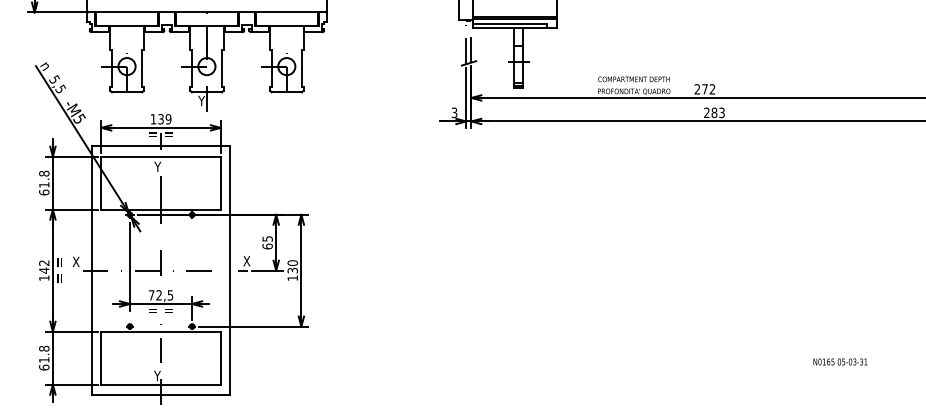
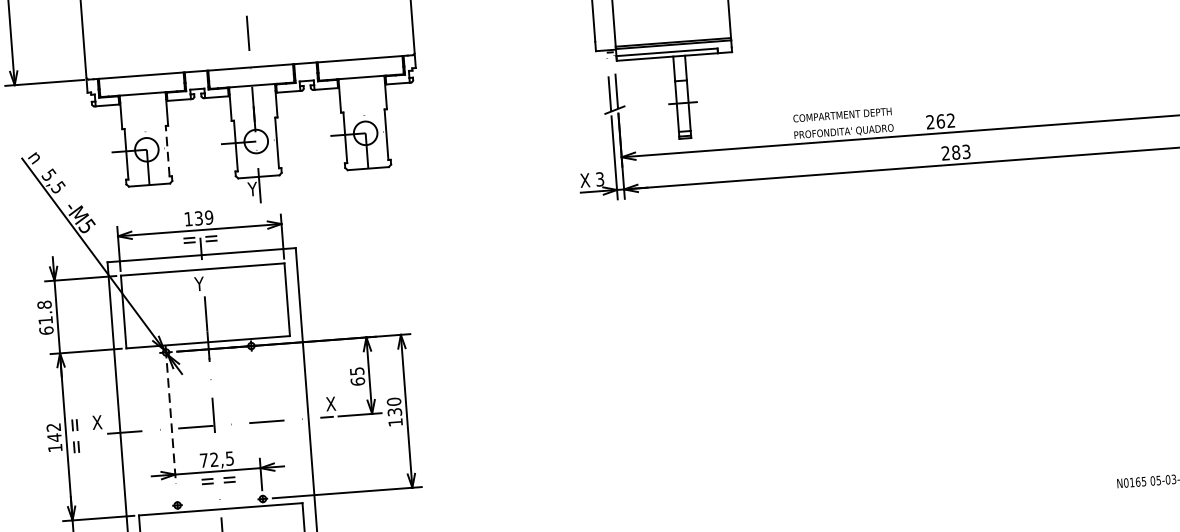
line: (142, 68) -> (168, 150), solid -> dashed
text: (704, 89) -> (940, 121), 272 -> 262
text: (443, 112) -> (584, 180), _ -> X
line: (129, 267) -> (170, 424), solid -> dashed

